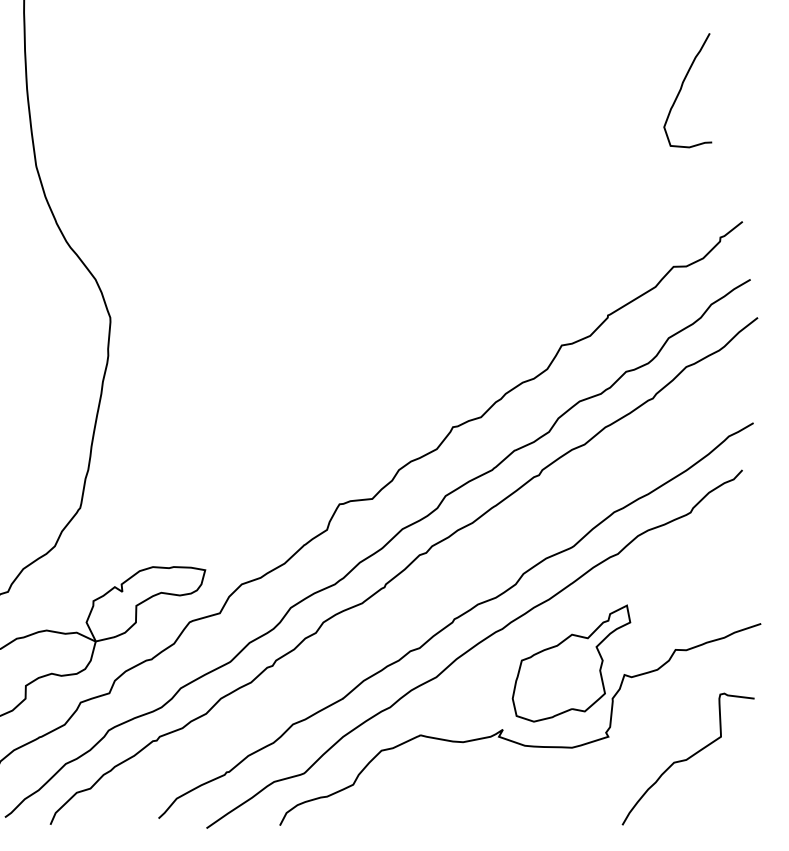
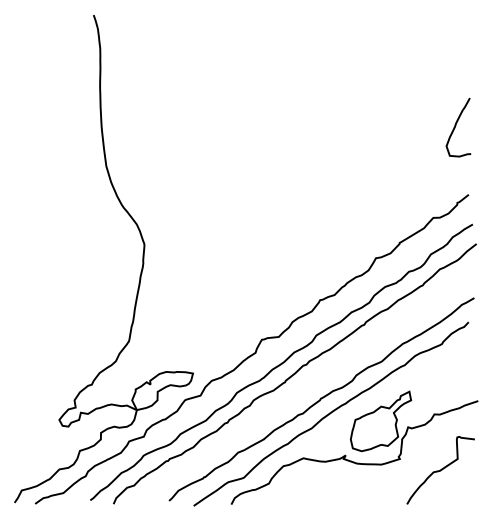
curve: (683, 88) -> (456, 126), moved

